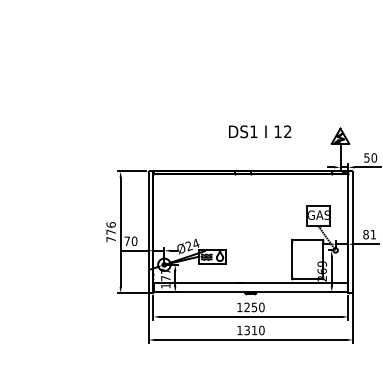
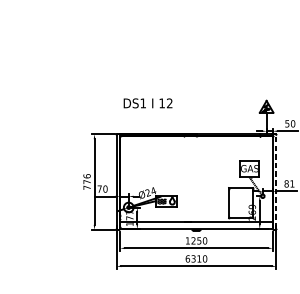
text: (260, 131) -> (148, 103), moved
line: (352, 231) -> (276, 181), solid -> dashed
text: (239, 330) -> (187, 258), 1310 -> 6310

